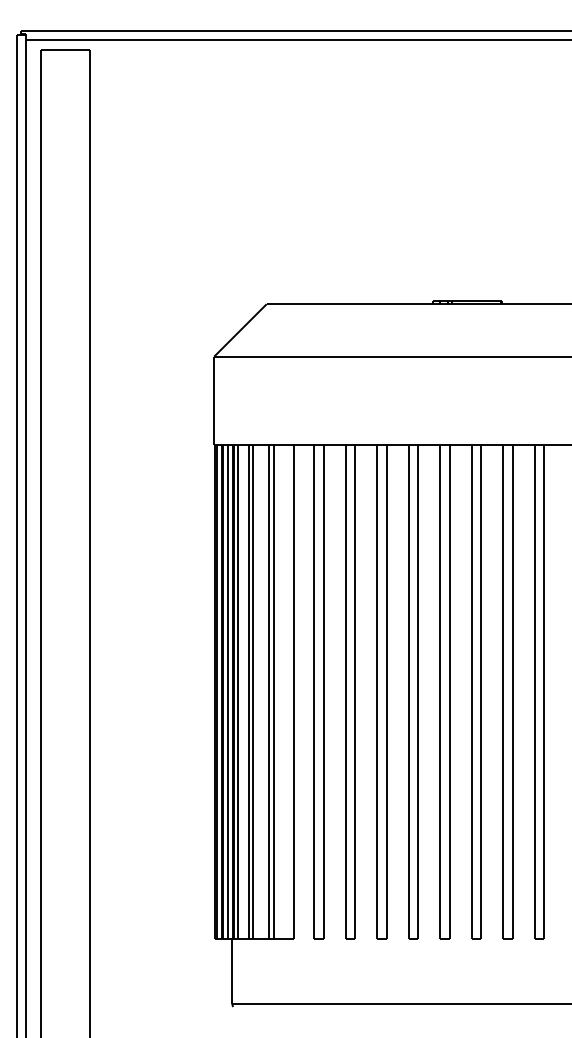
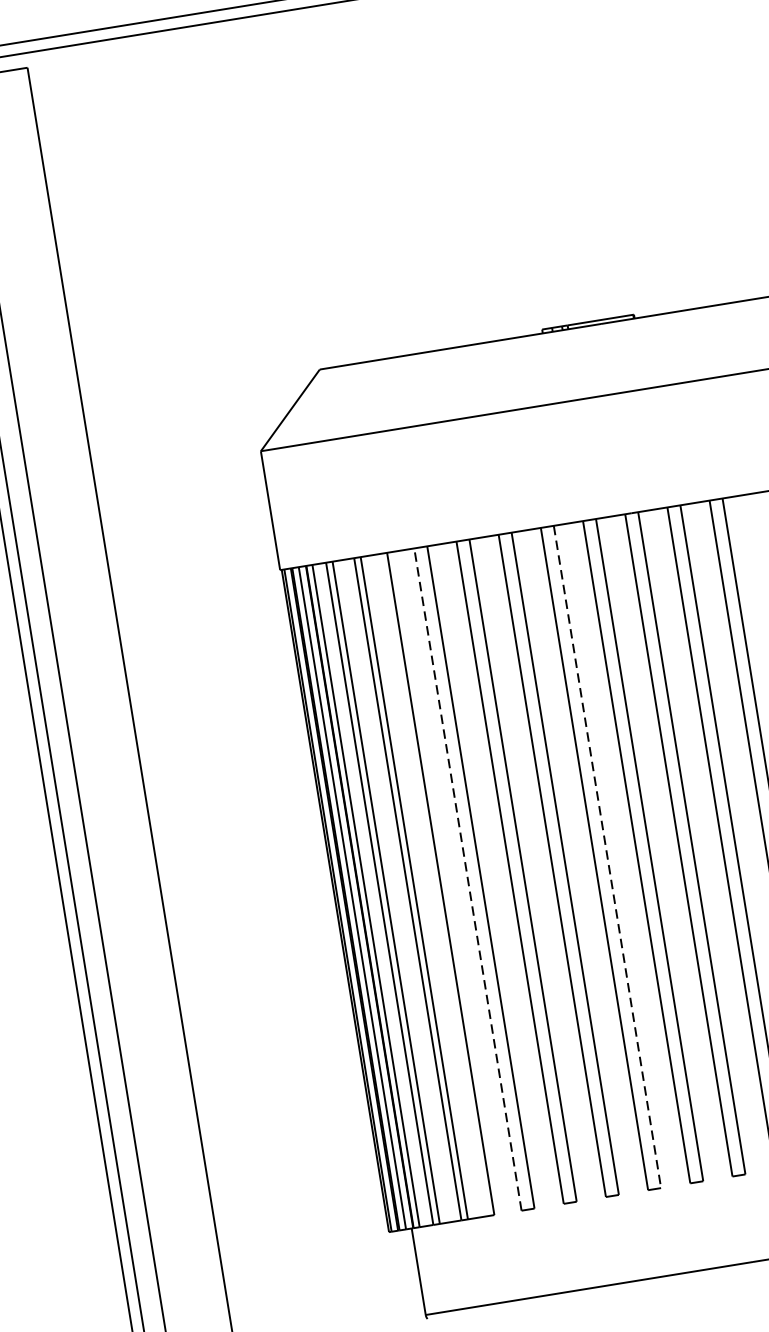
line: (314, 692) -> (468, 879), solid -> dashed
line: (418, 692) -> (607, 857), solid -> dashed

